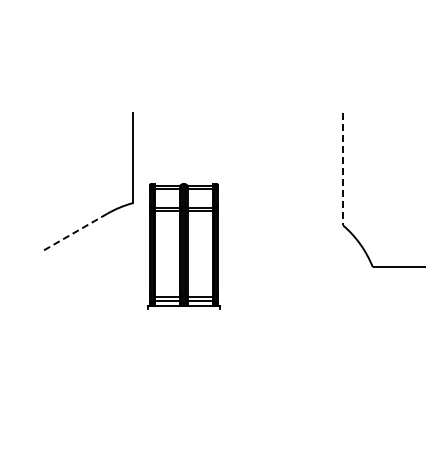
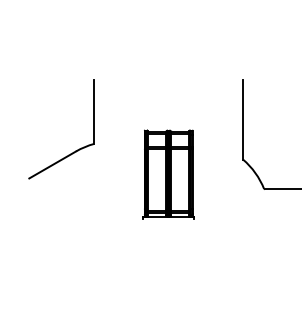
line: (342, 169) -> (242, 120), dashed -> solid
line: (73, 233) -> (52, 165), dashed -> solid
part: (183, 246) -> (168, 174), moved

